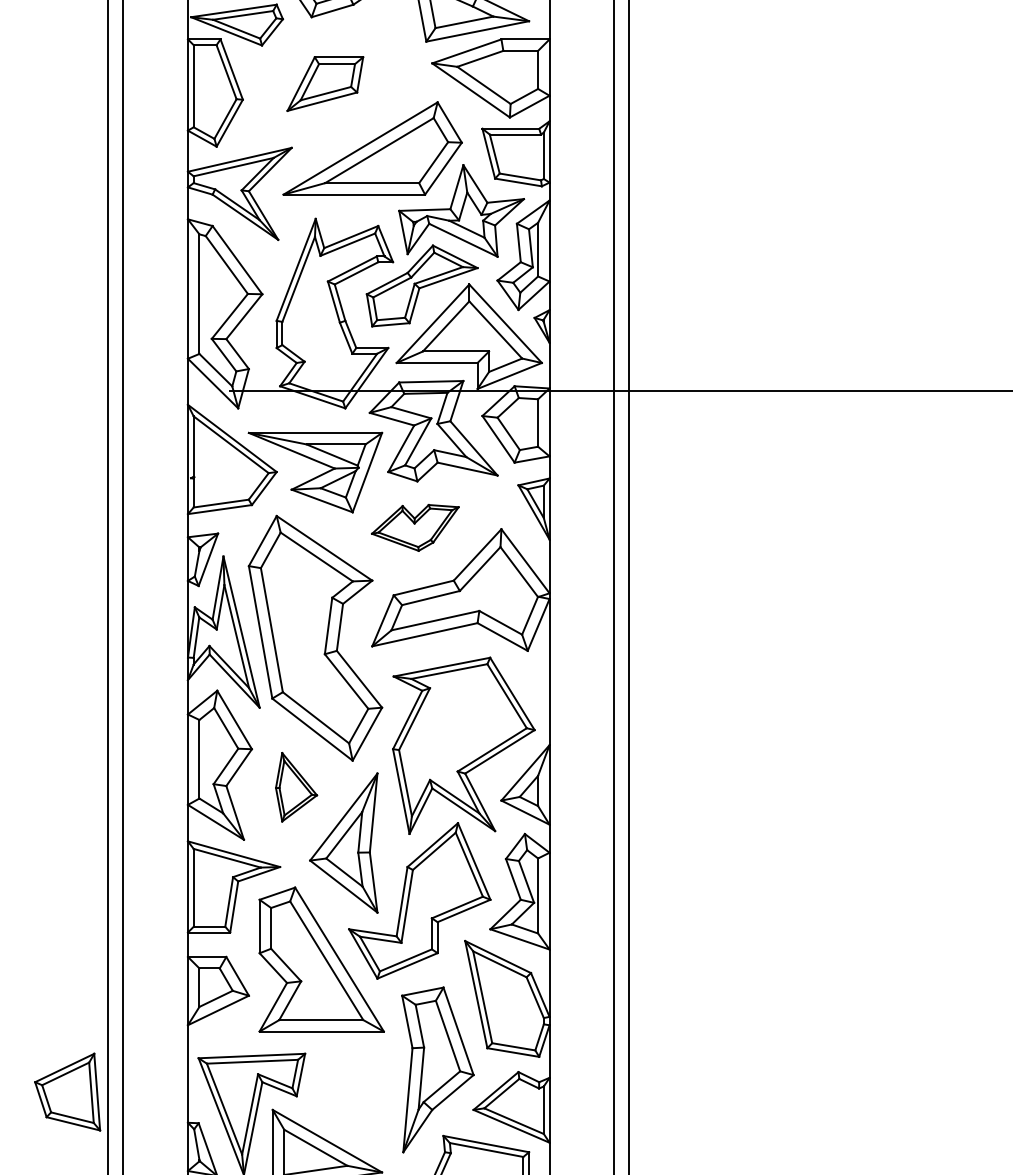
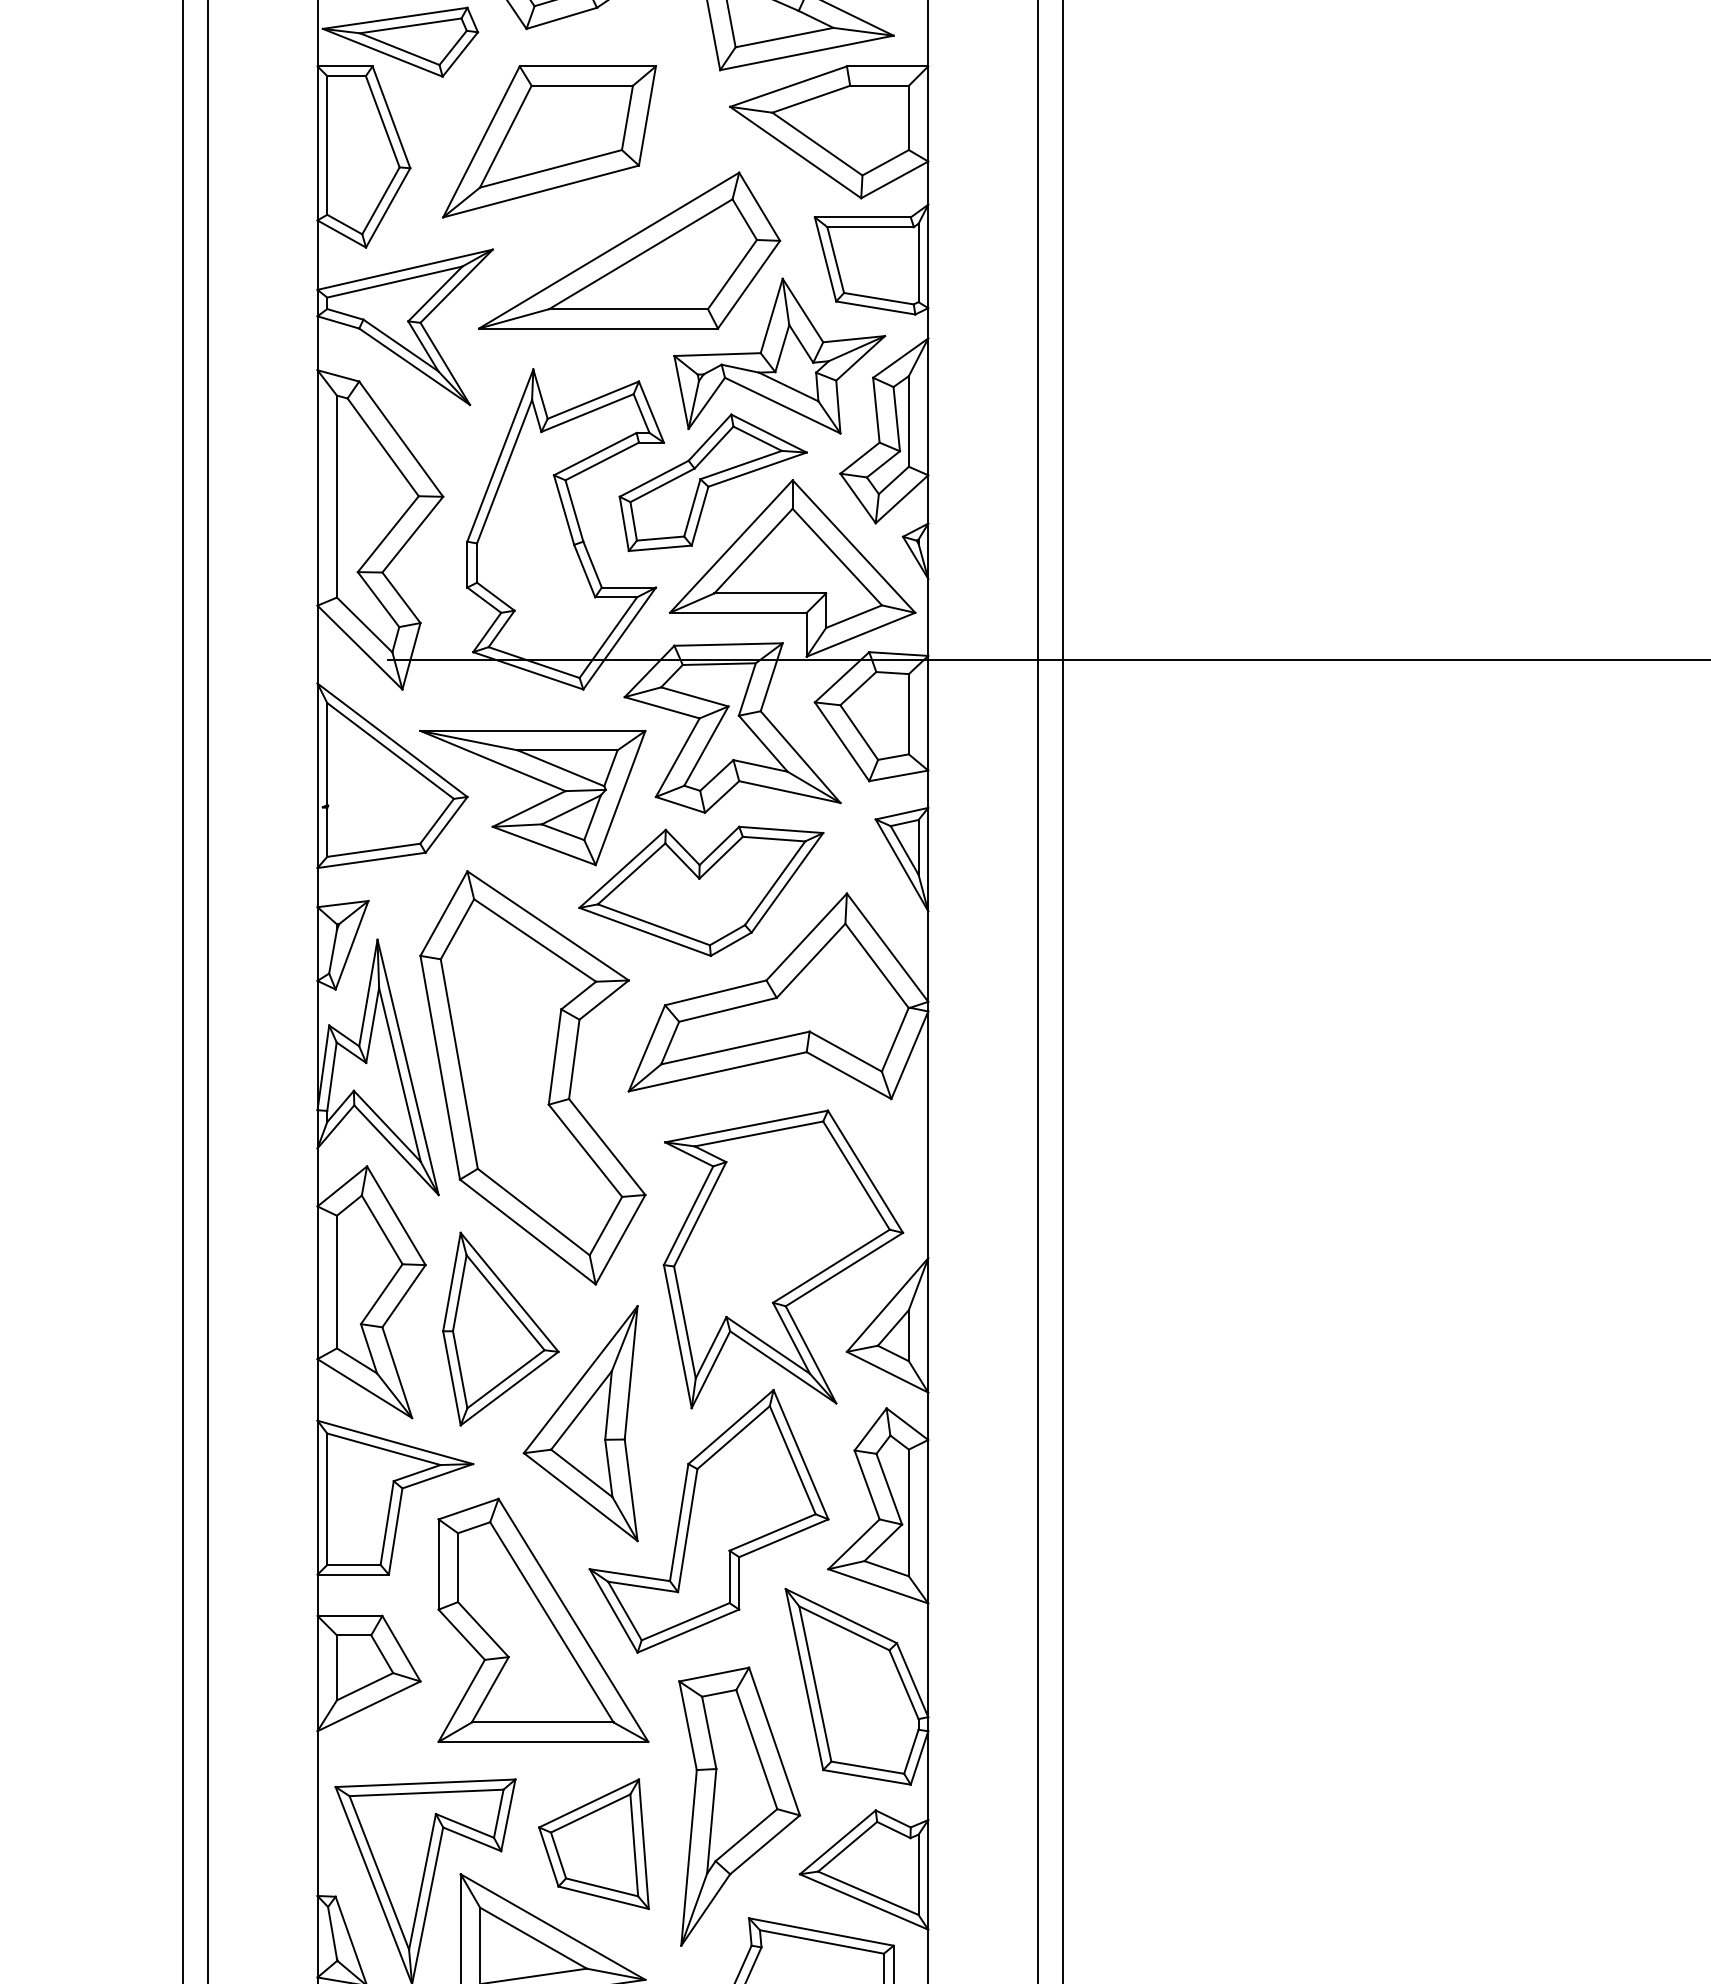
part: (325, 83) -> (549, 140), size x1.67
part: (415, 527) -> (701, 890), size x1.67
part: (296, 787) -> (500, 1329), size x1.67
part: (67, 1091) -> (593, 1843), moved

